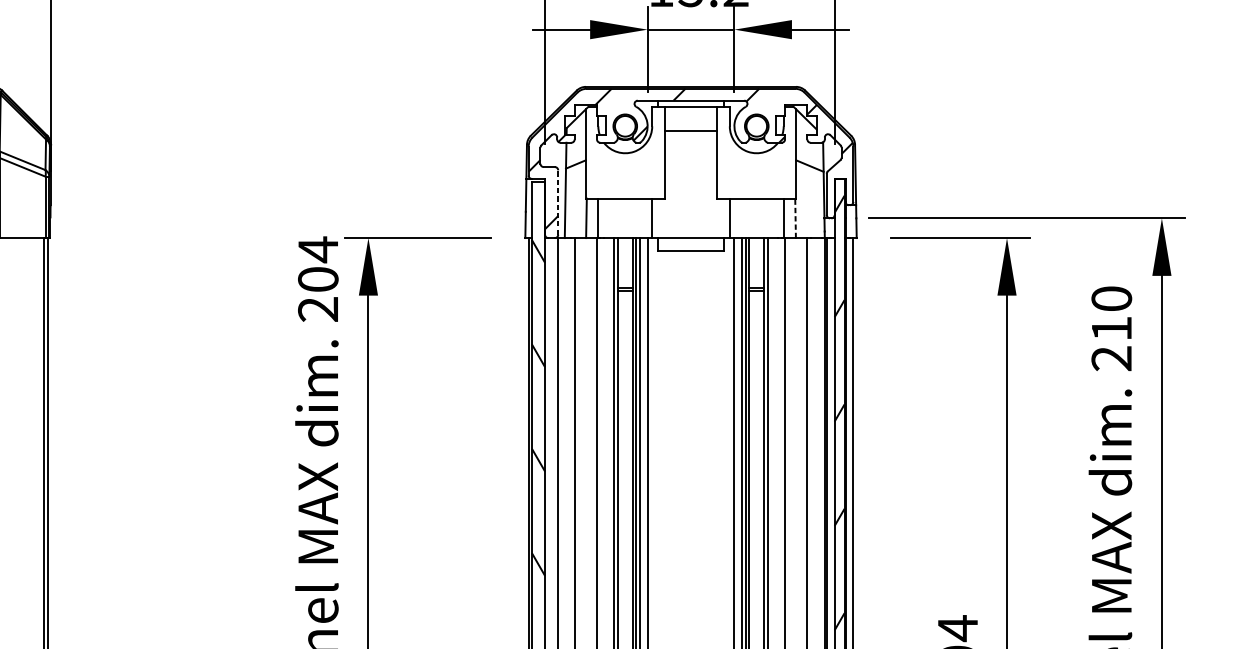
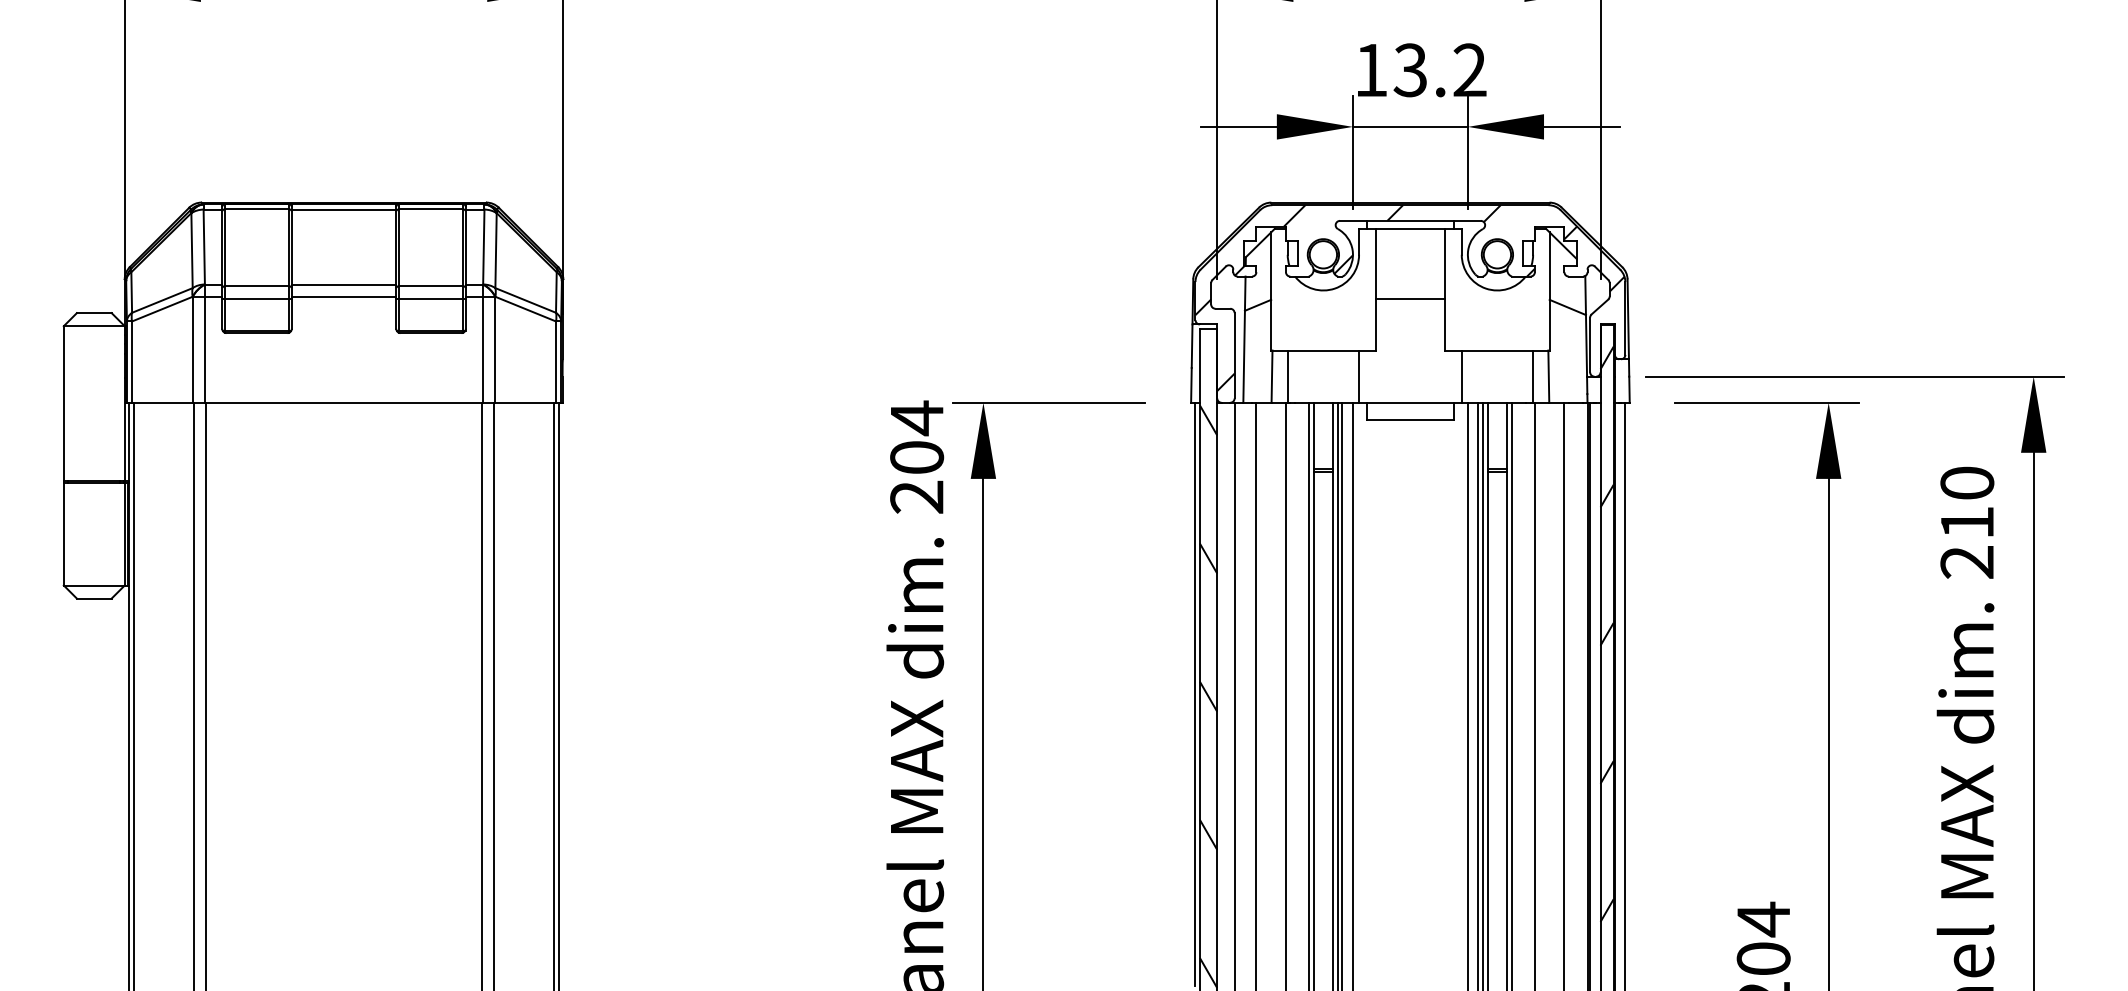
line: (691, 130) -> (1410, 298), moved
line: (558, 202) -> (1234, 355), dashed -> solid
line: (795, 218) -> (1548, 376), dashed -> solid

